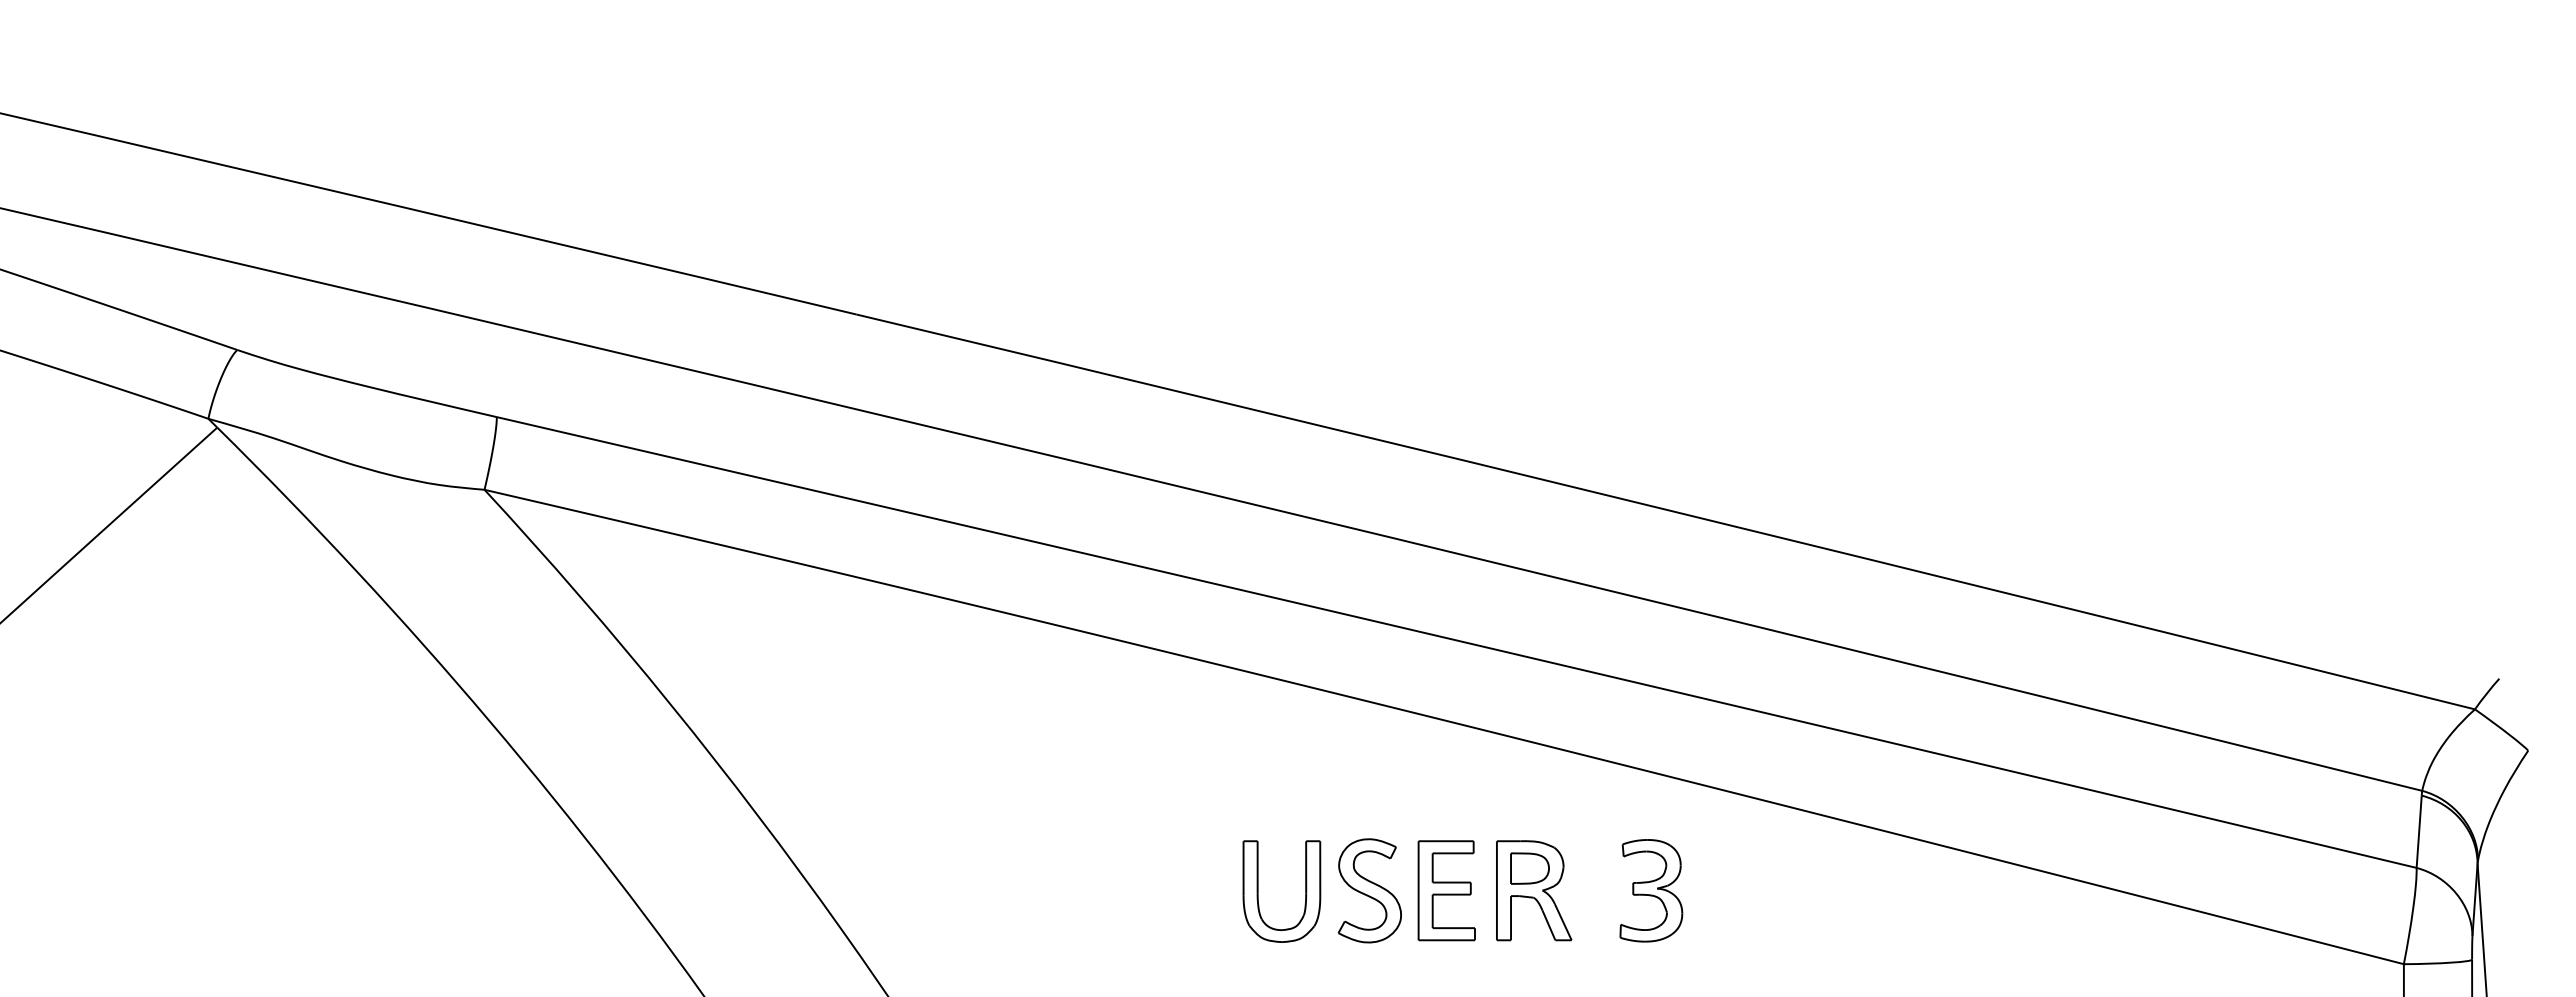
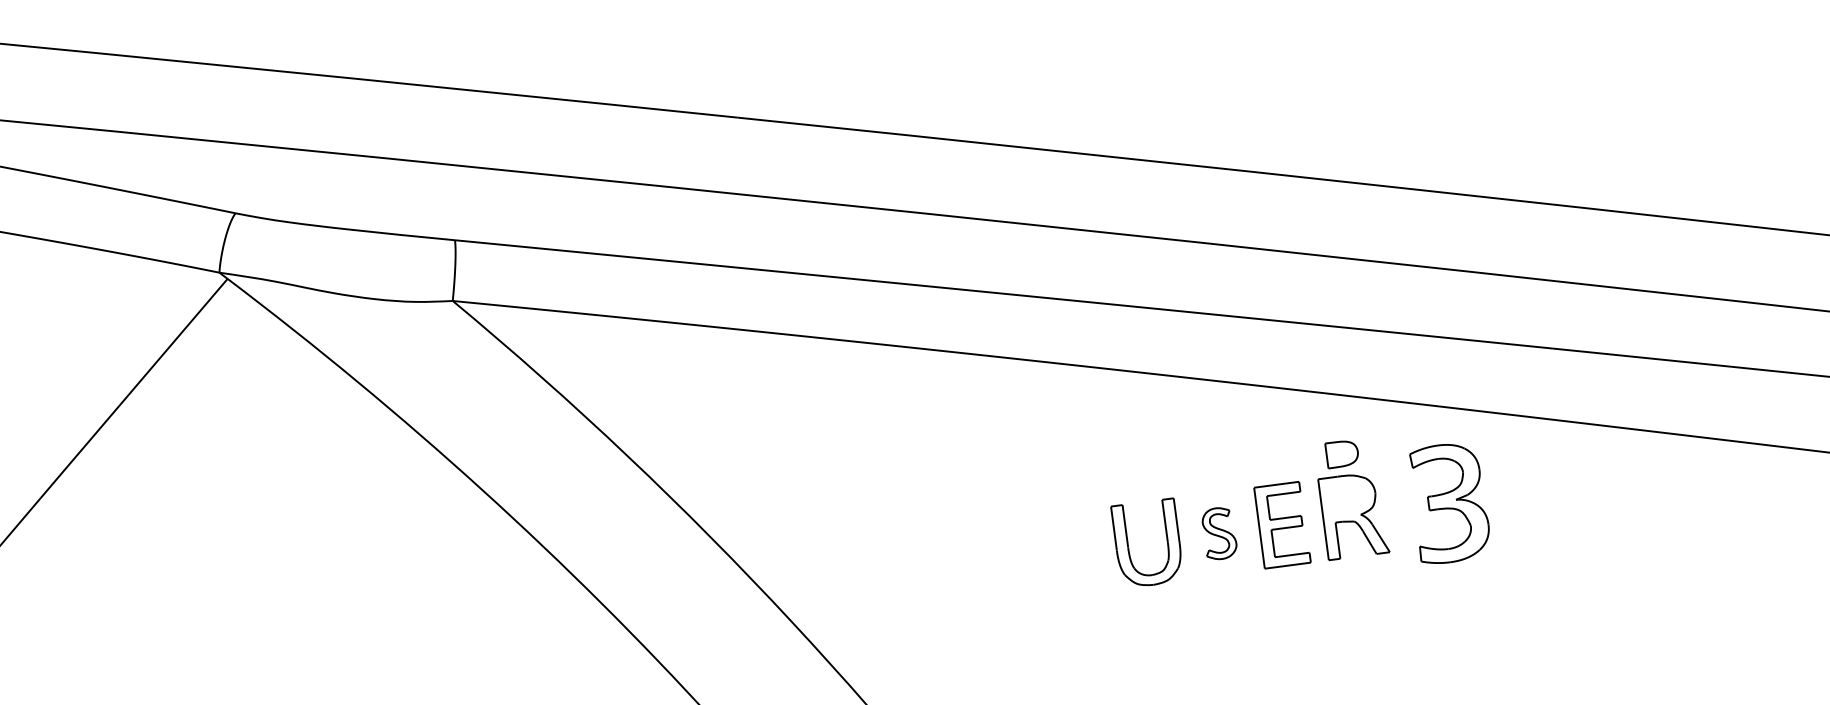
part: (1529, 868) -> (1341, 453), moved
part: (1369, 890) -> (1219, 533), size x0.6
part: (1651, 890) -> (1449, 502), size x1.4

